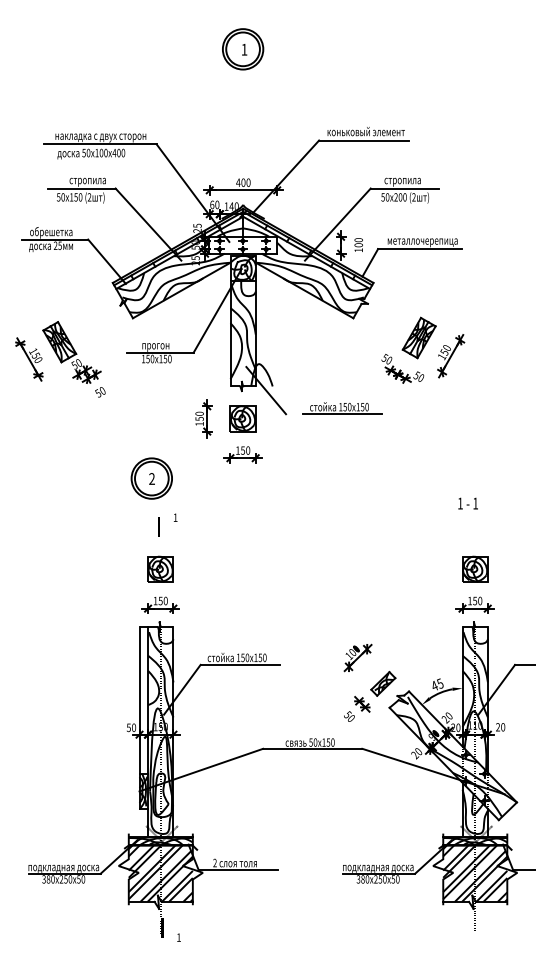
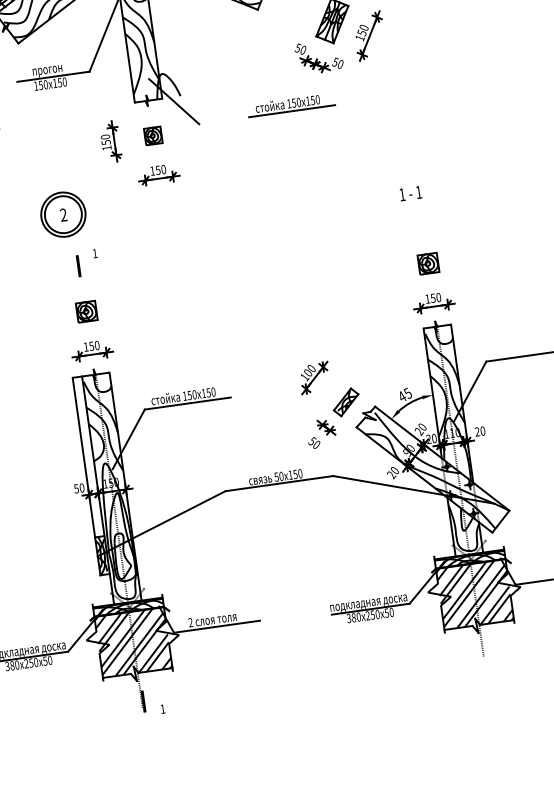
part: (342, 408) -> (291, 105), moved
part: (242, 418) -> (152, 135), size x0.6
part: (160, 568) -> (86, 311), size x0.7
part: (475, 568) -> (428, 262), size x0.7

